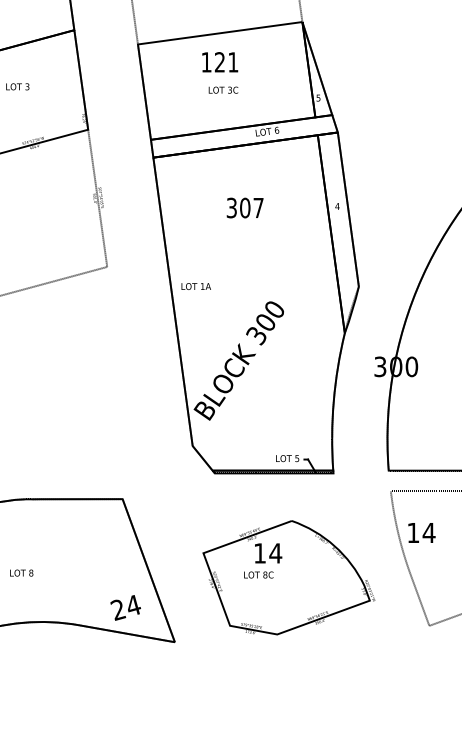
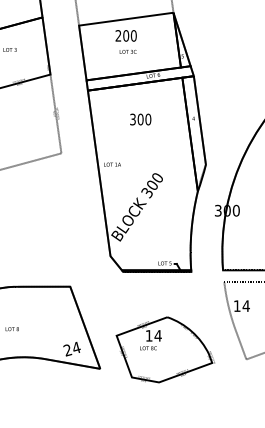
text: (218, 61) -> (125, 35), 121 -> 200
text: (258, 207) -> (148, 119), 307 -> 300
part: (286, 577) -> (164, 349), moved

